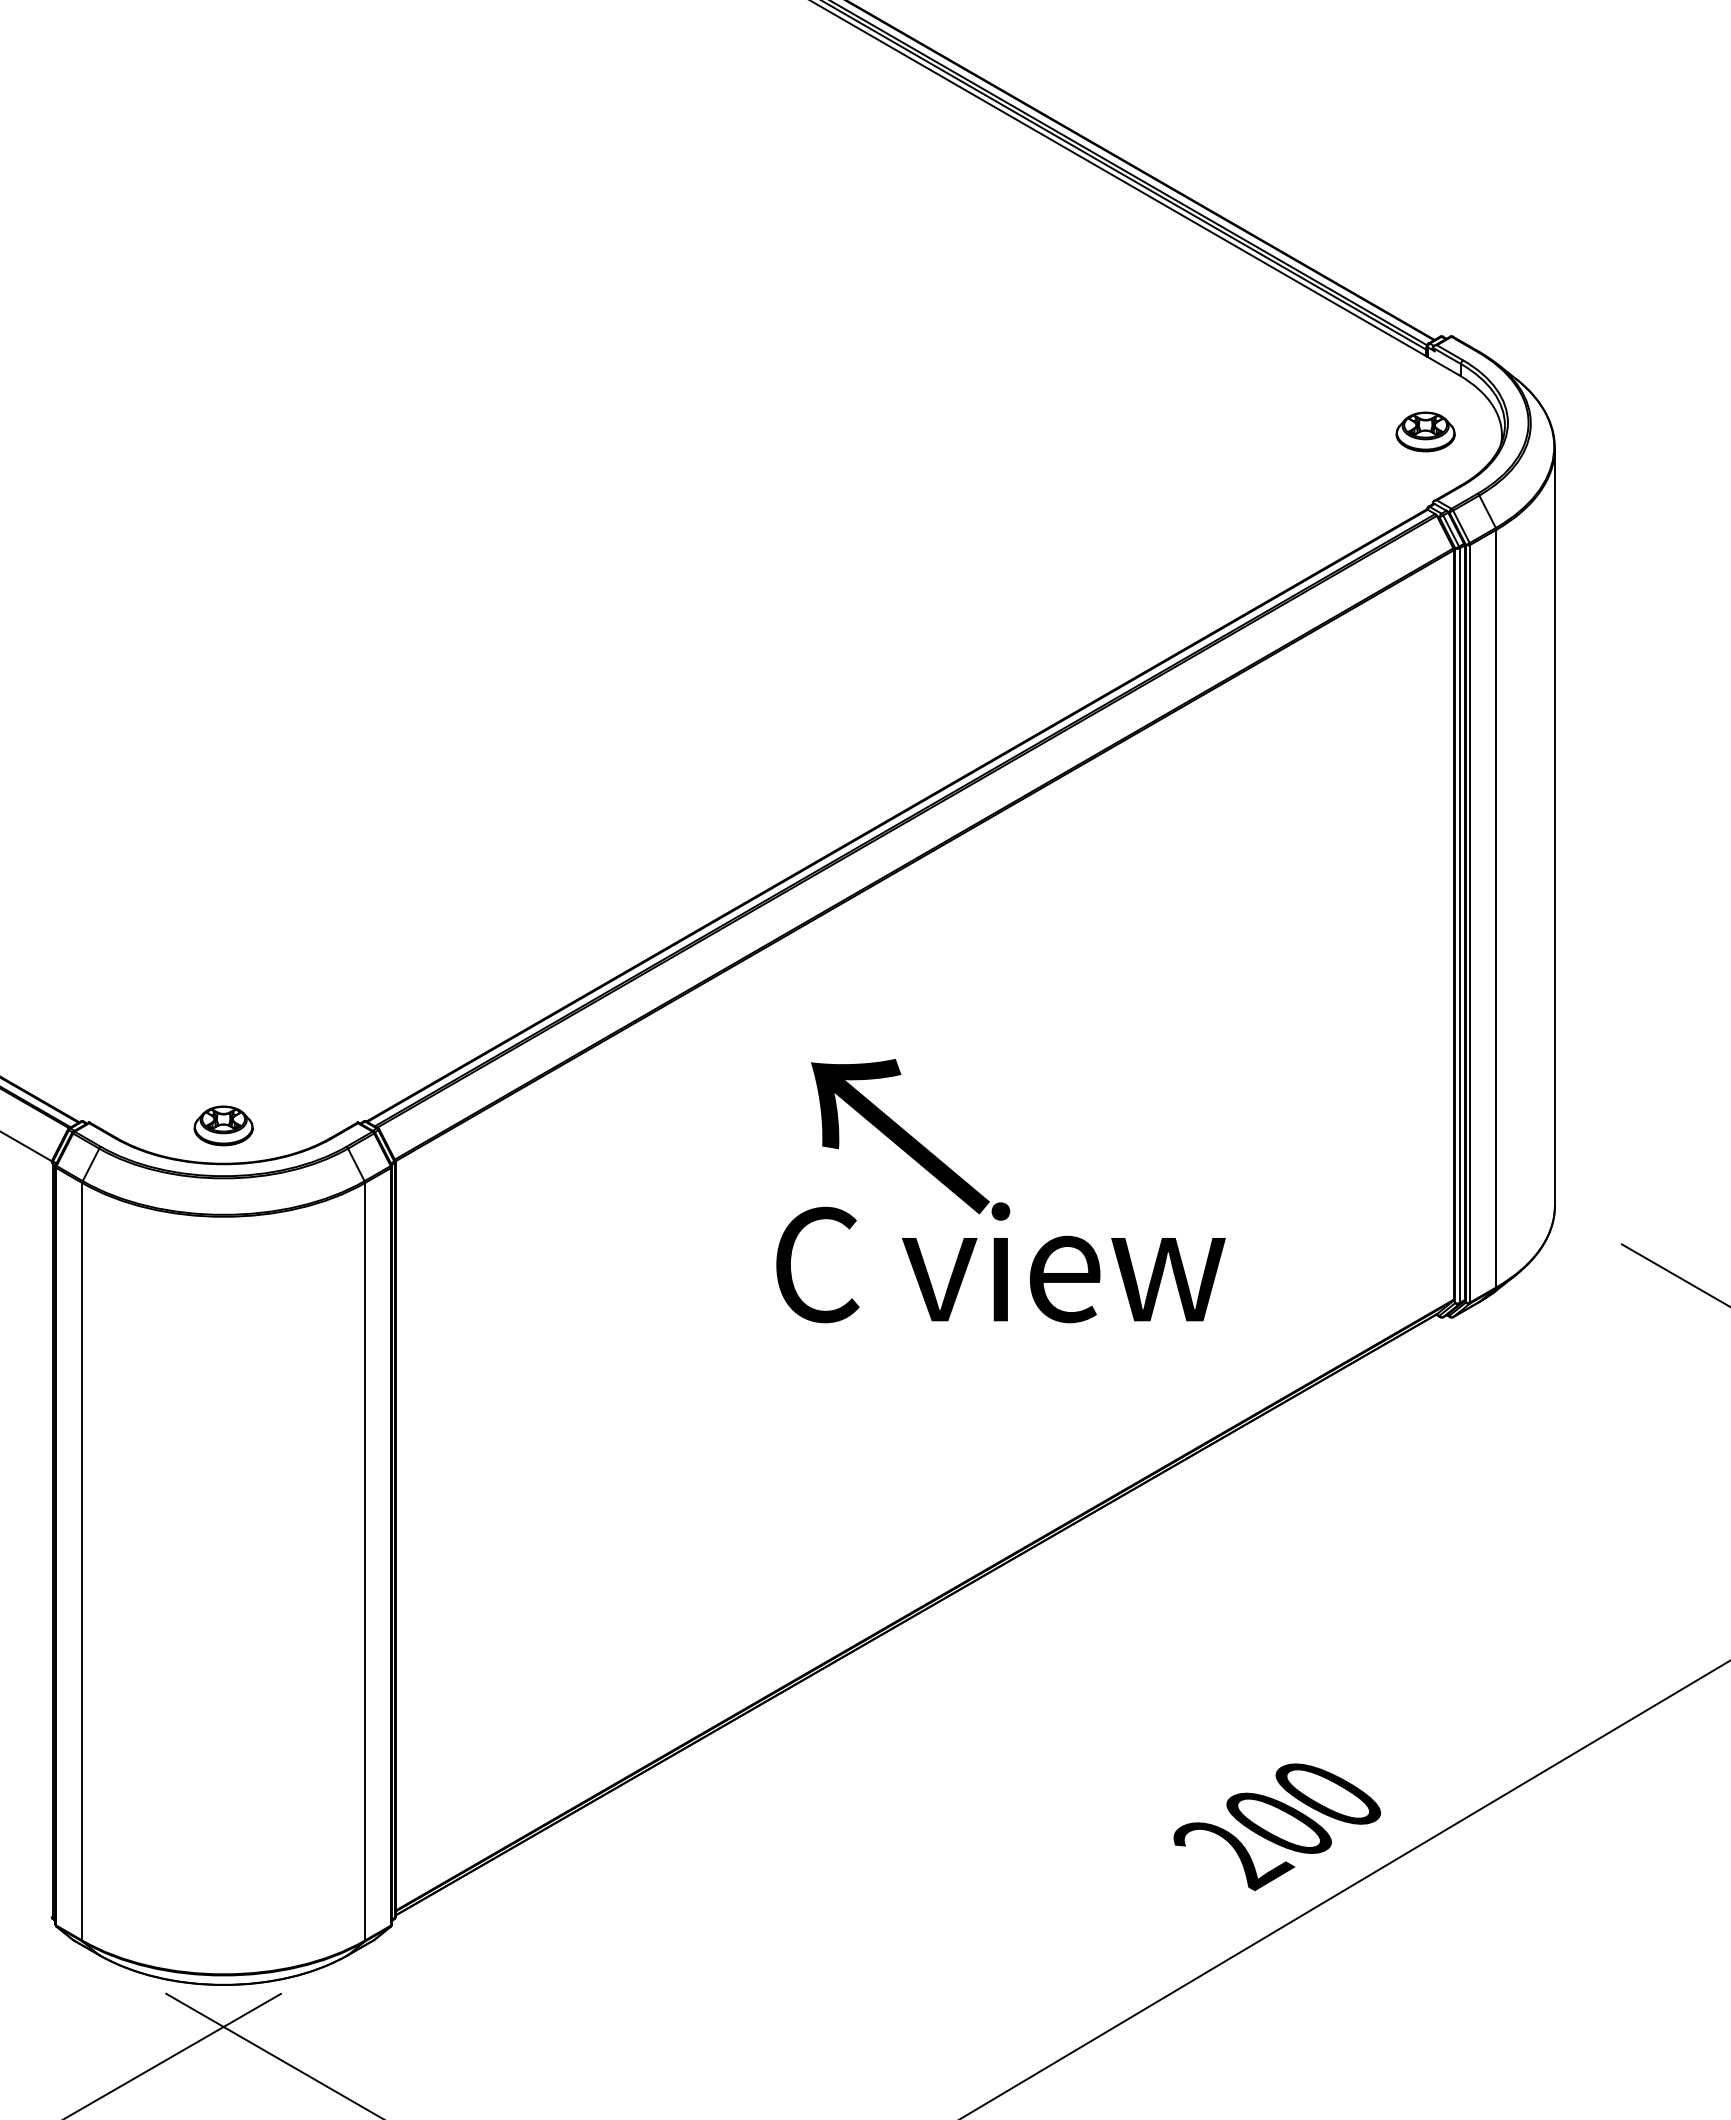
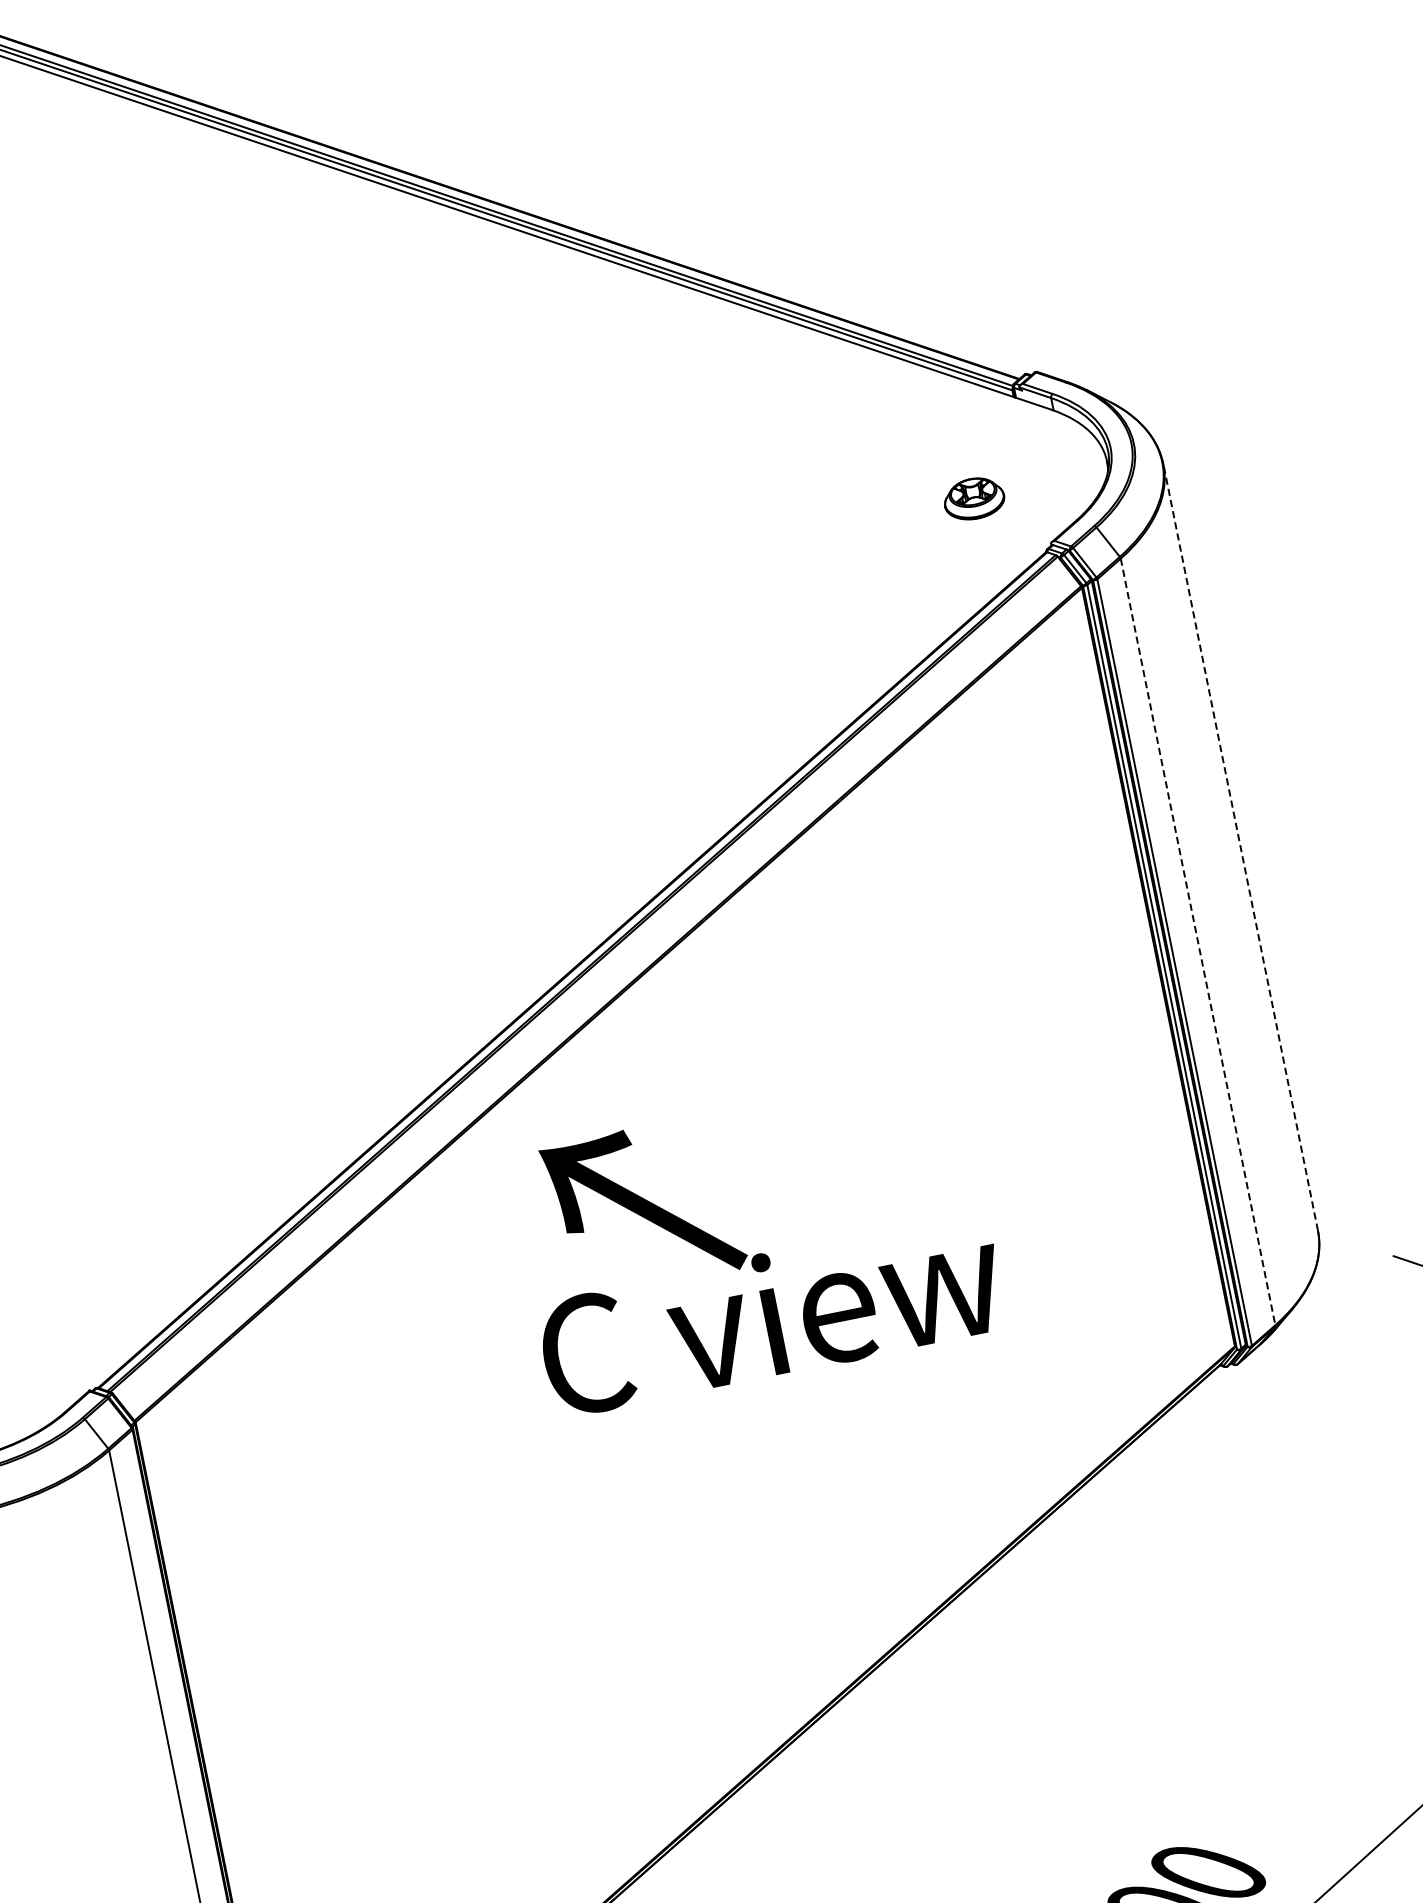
part: (1425, 431) -> (973, 498), moved
line: (1554, 826) -> (1240, 847), solid -> dashed
line: (1496, 908) -> (1198, 941), solid -> dashed
text: (1000, 1191) -> (756, 1242), moved

